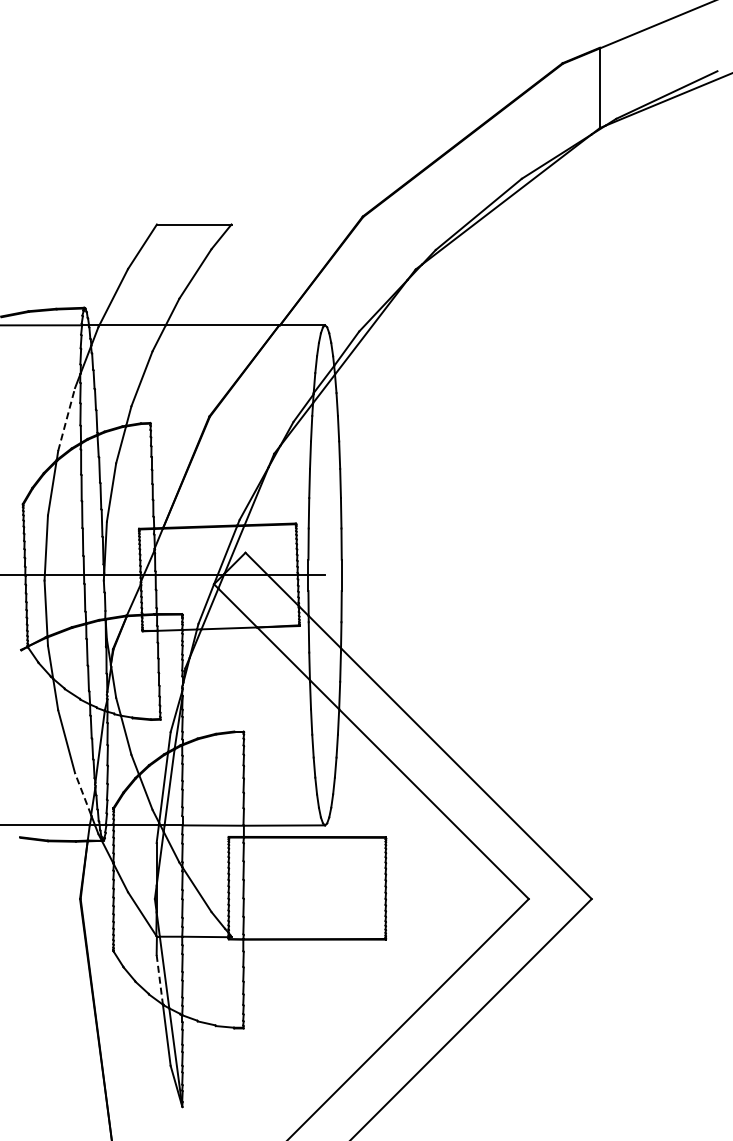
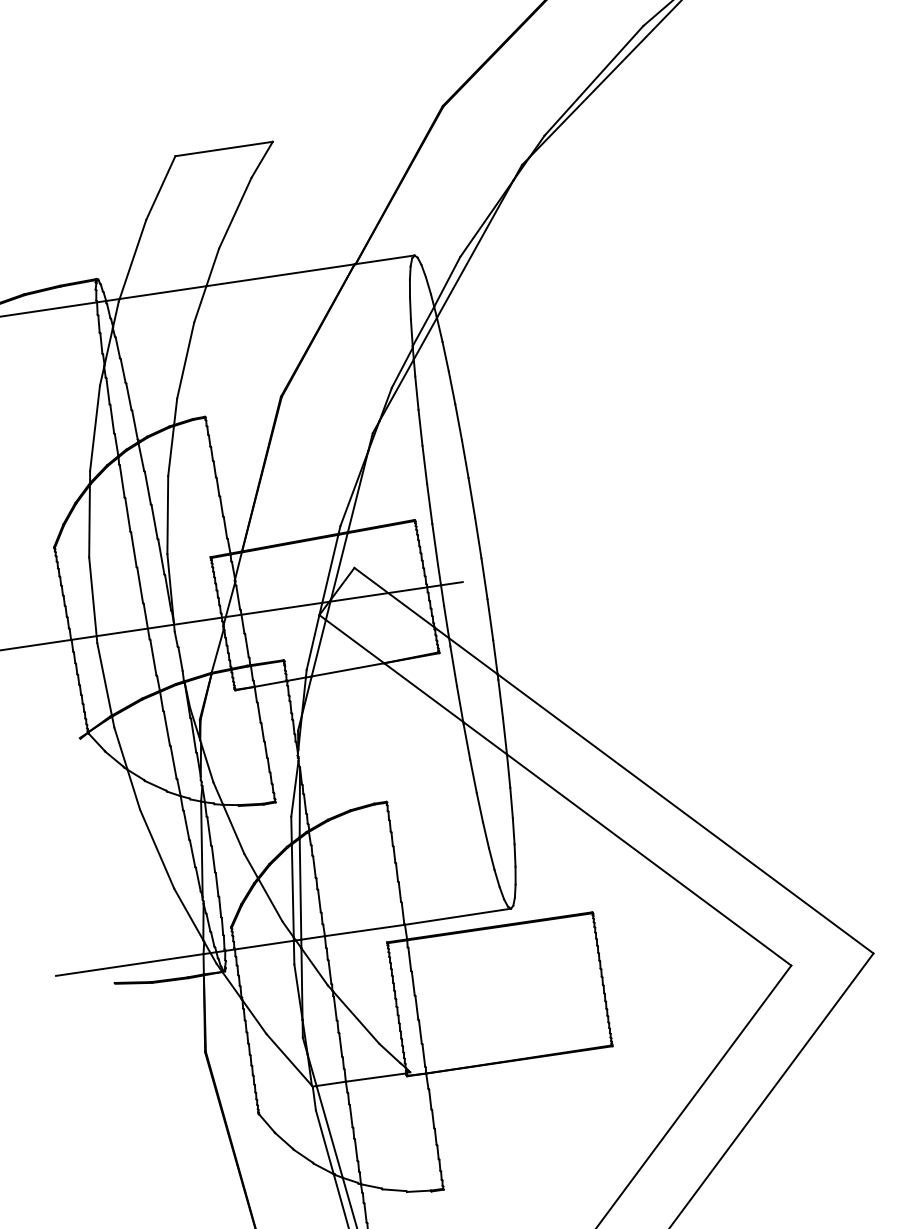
line: (66, 419) -> (94, 428), dashed -> solid
line: (82, 793) -> (187, 913), dashed -> solid
line: (159, 980) -> (324, 1143), dashed -> solid

